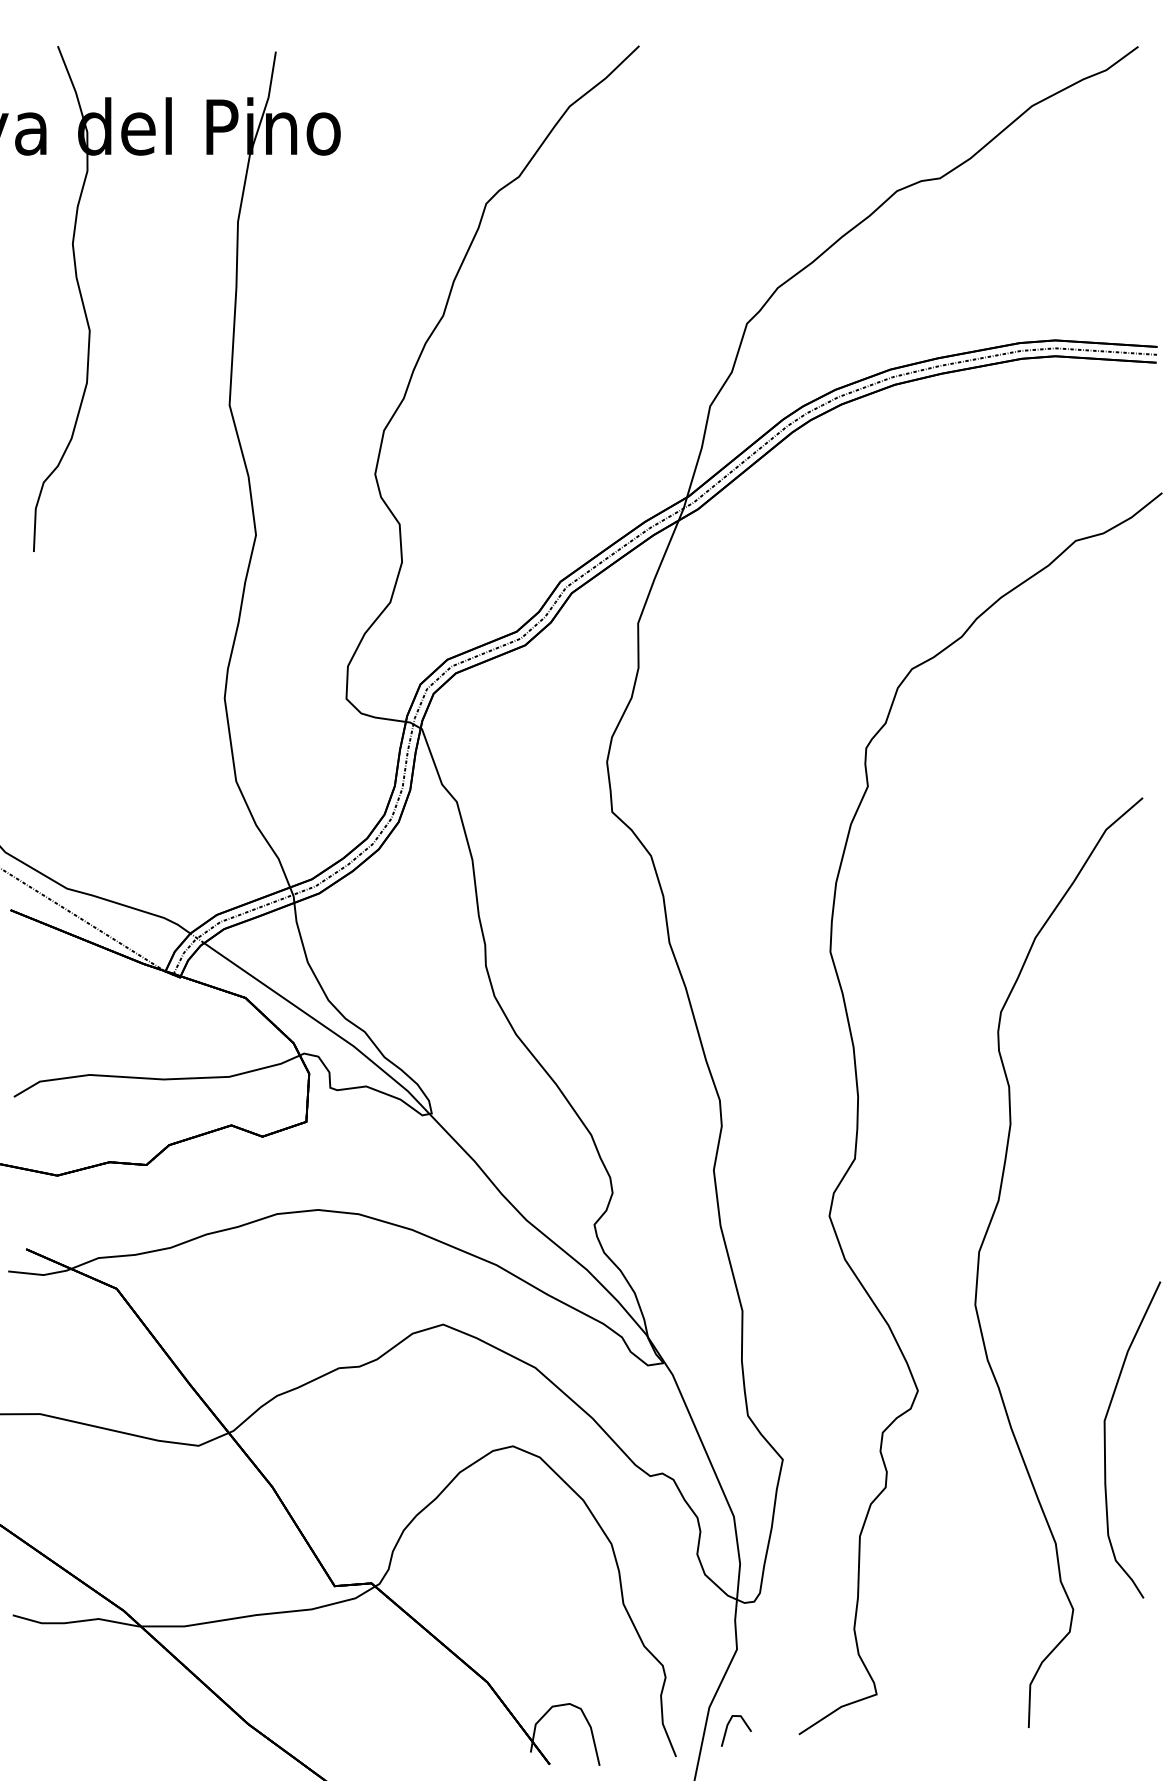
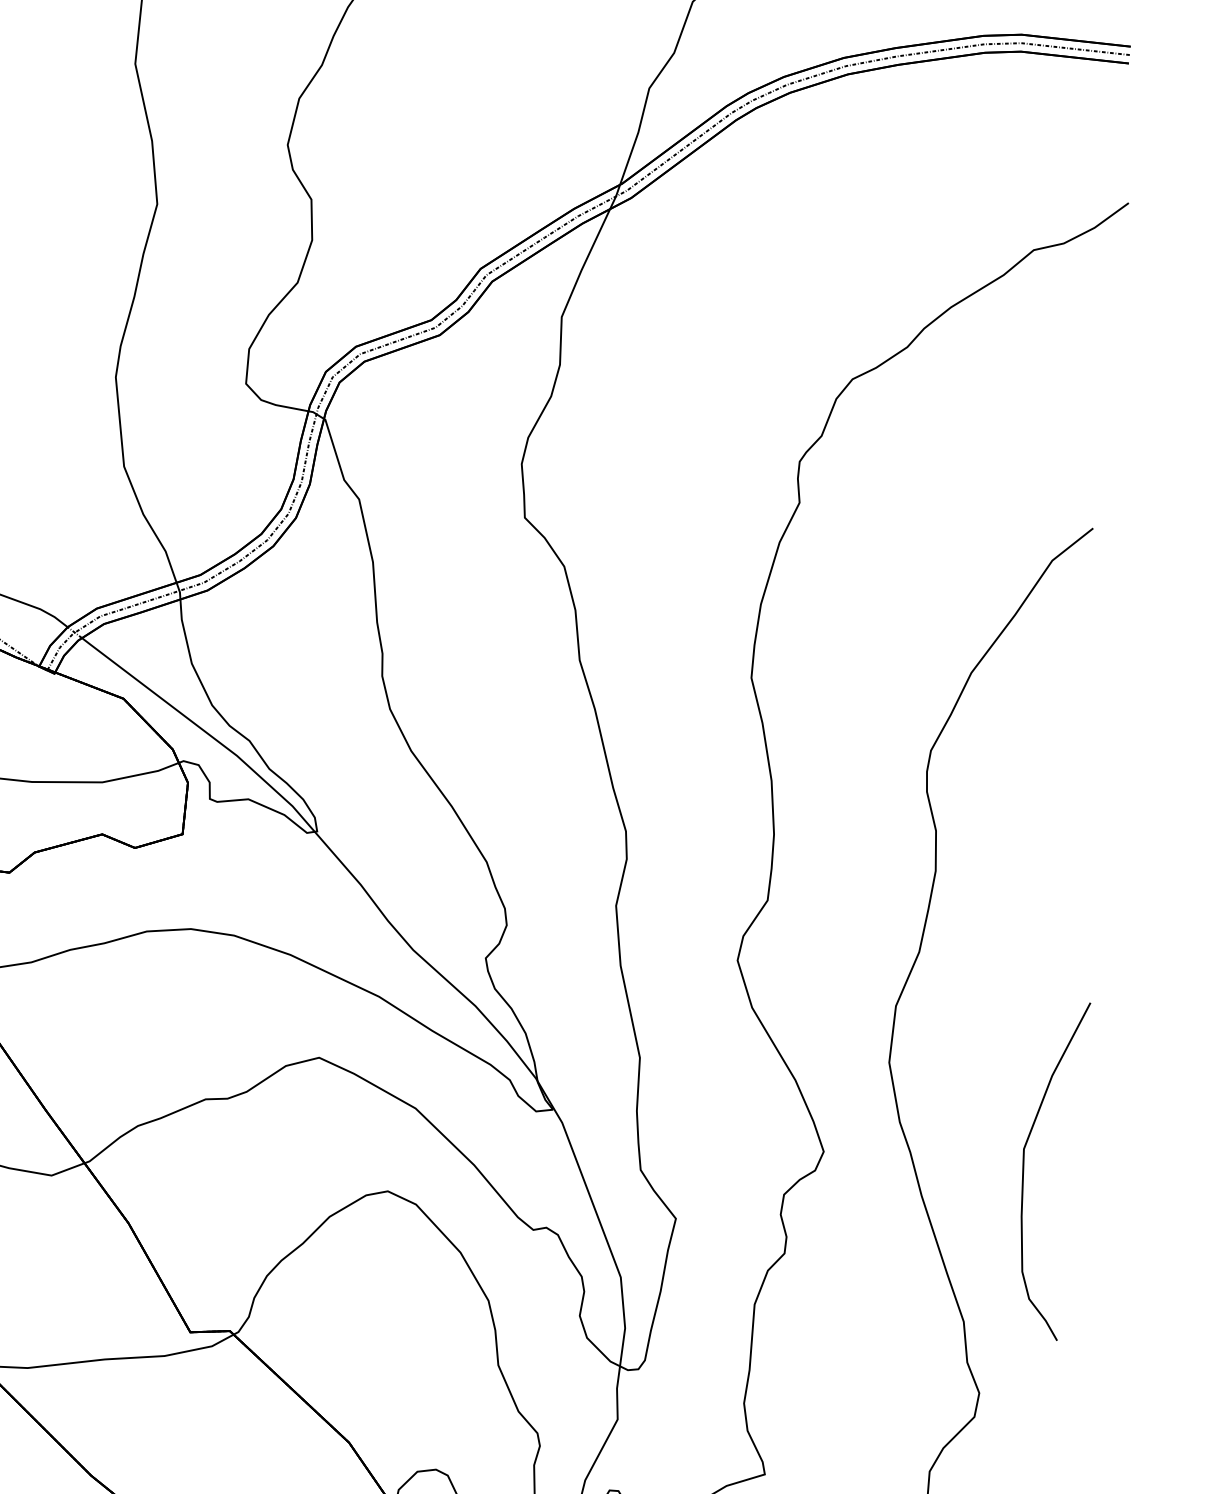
part: (1105, 1439) -> (1024, 1168), moved

